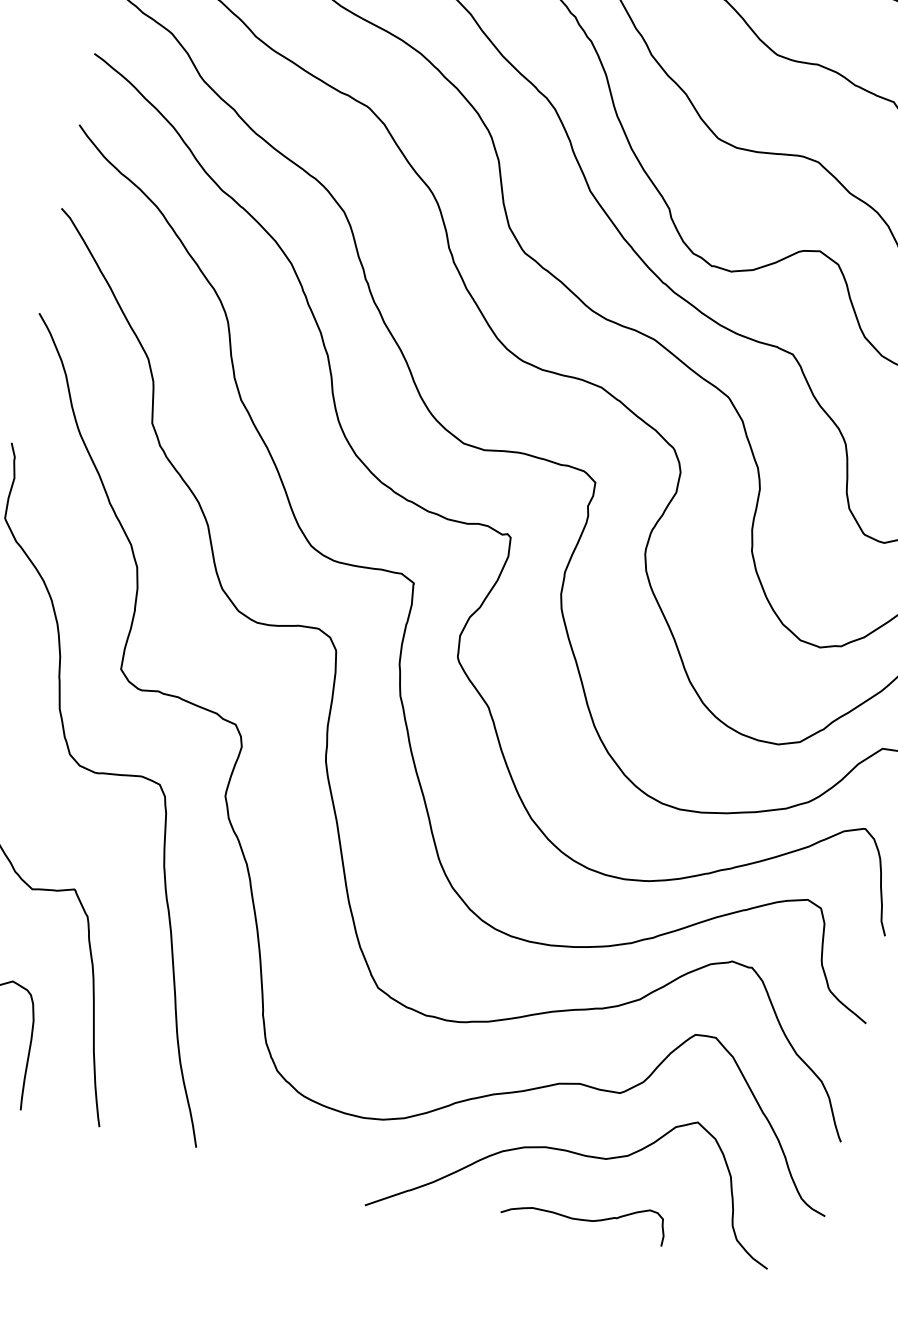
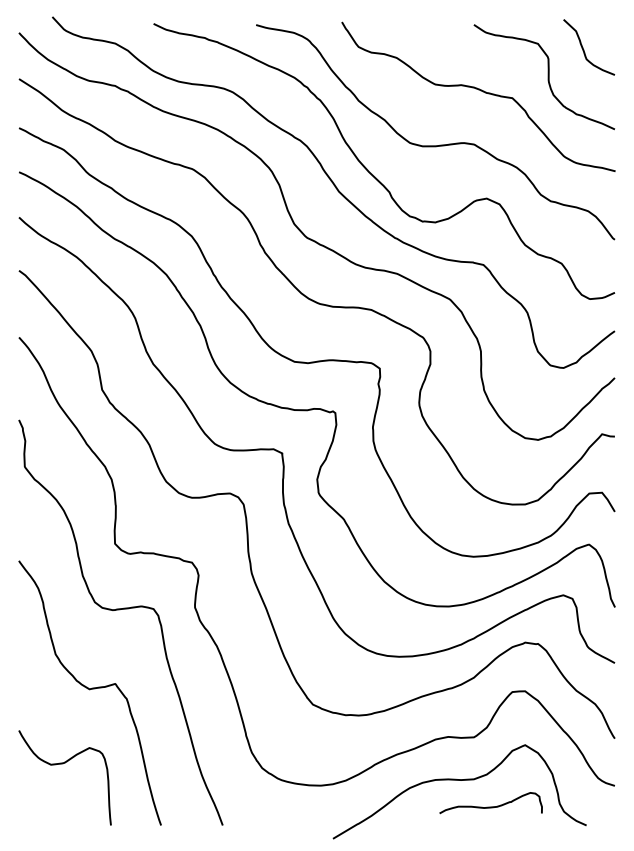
curve: (582, 1218) -> (490, 806), moved

